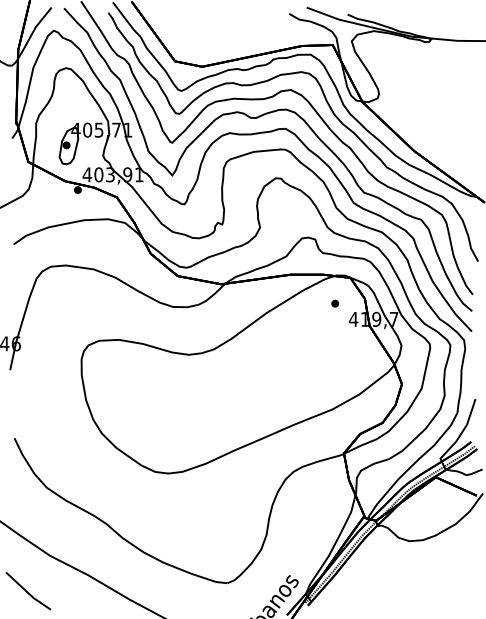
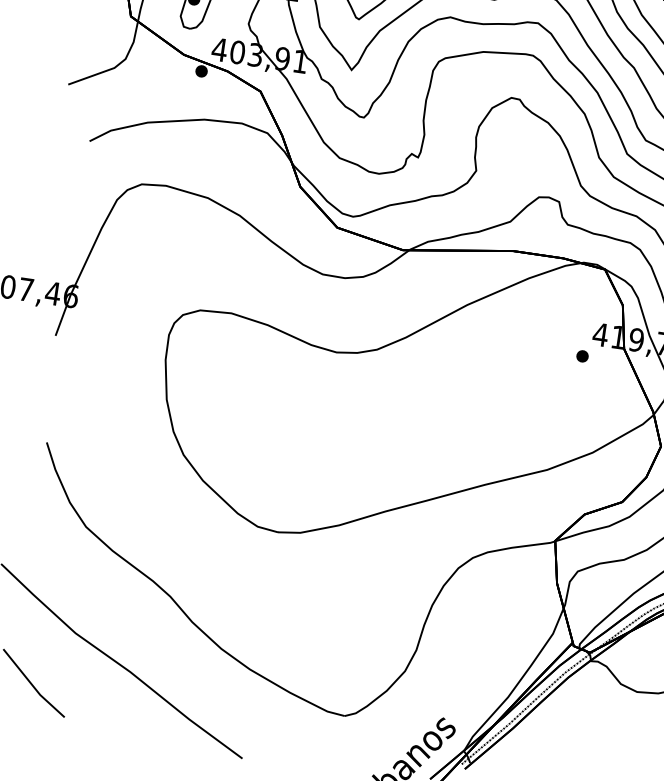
part: (335, 303) -> (583, 356), moved

